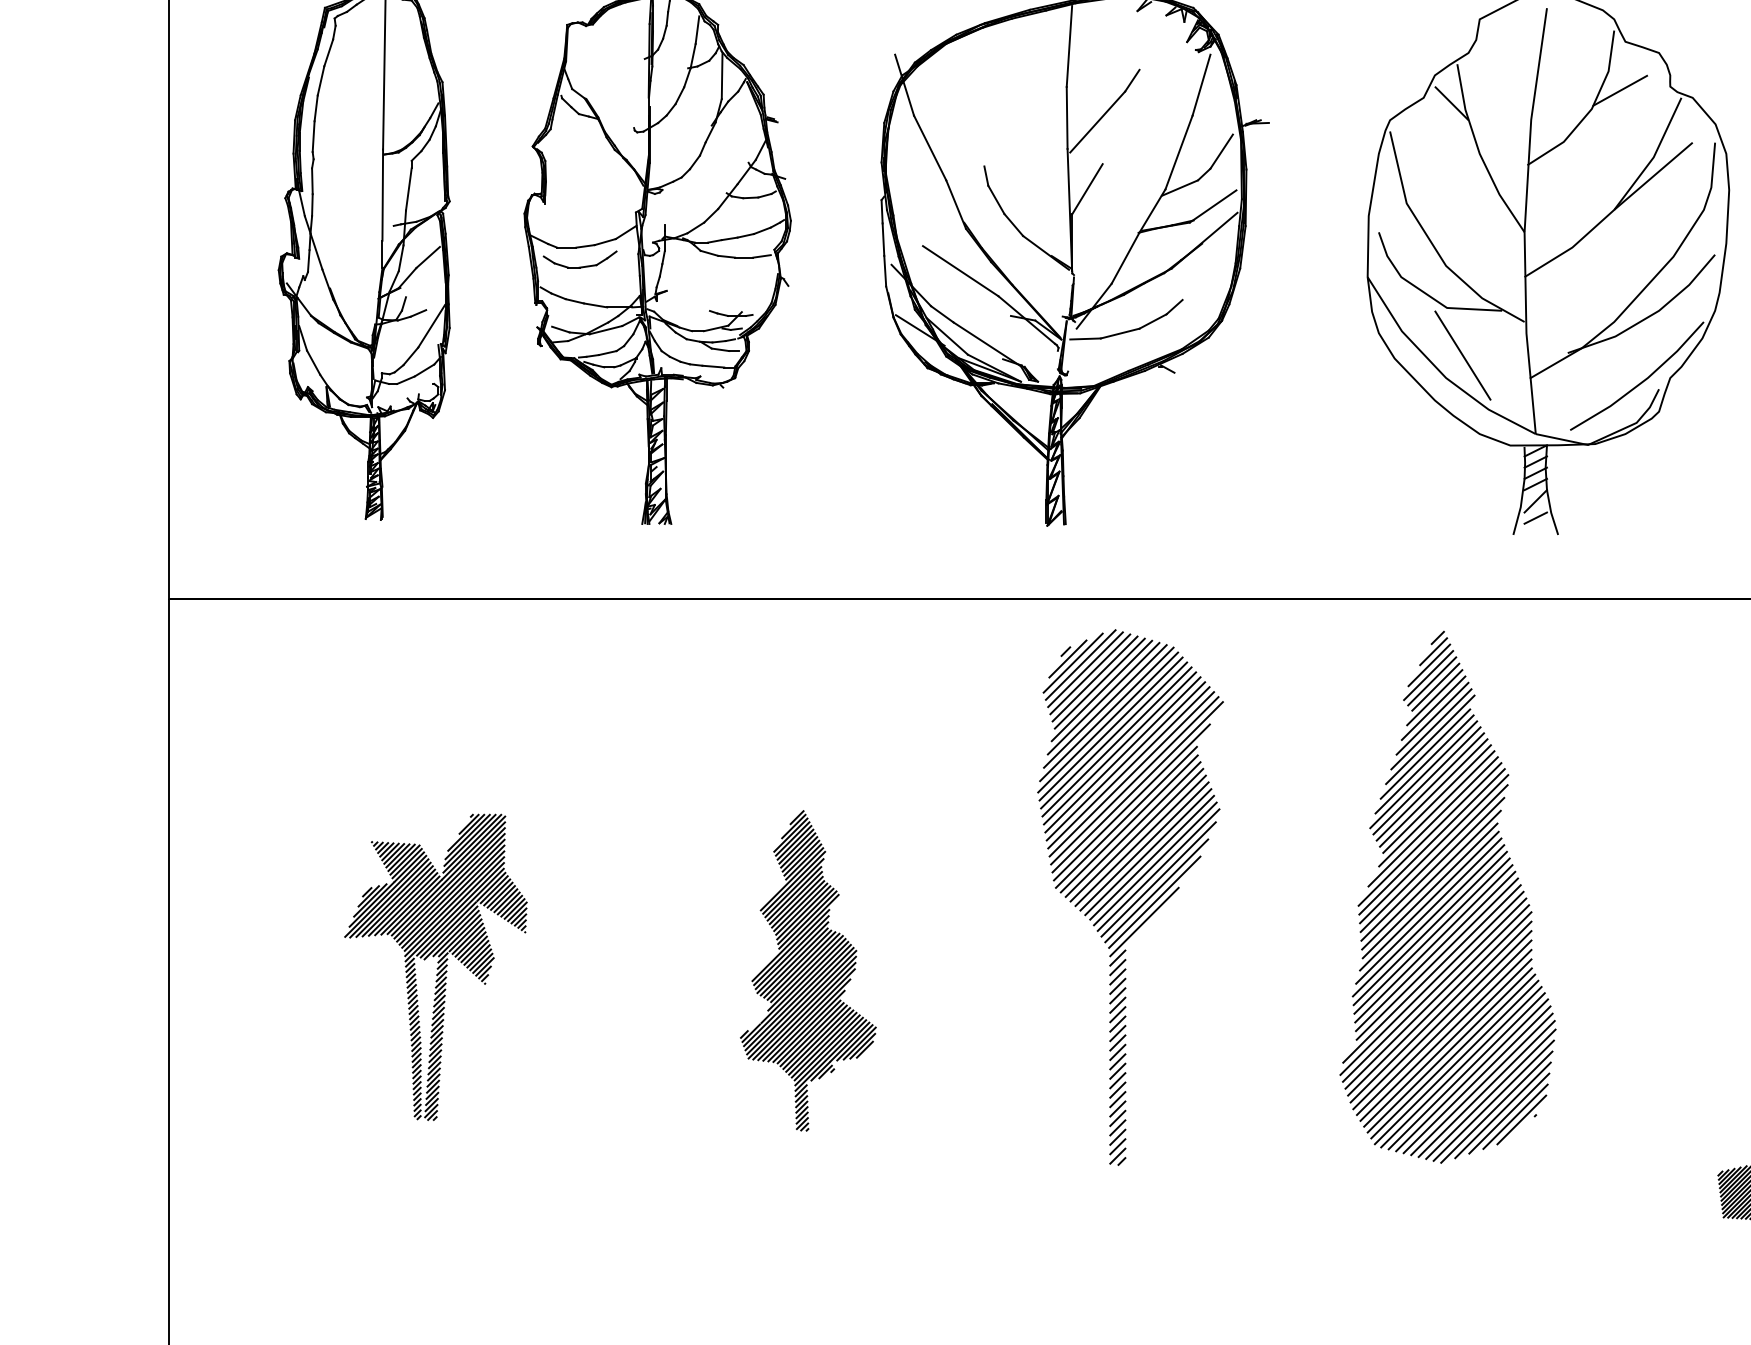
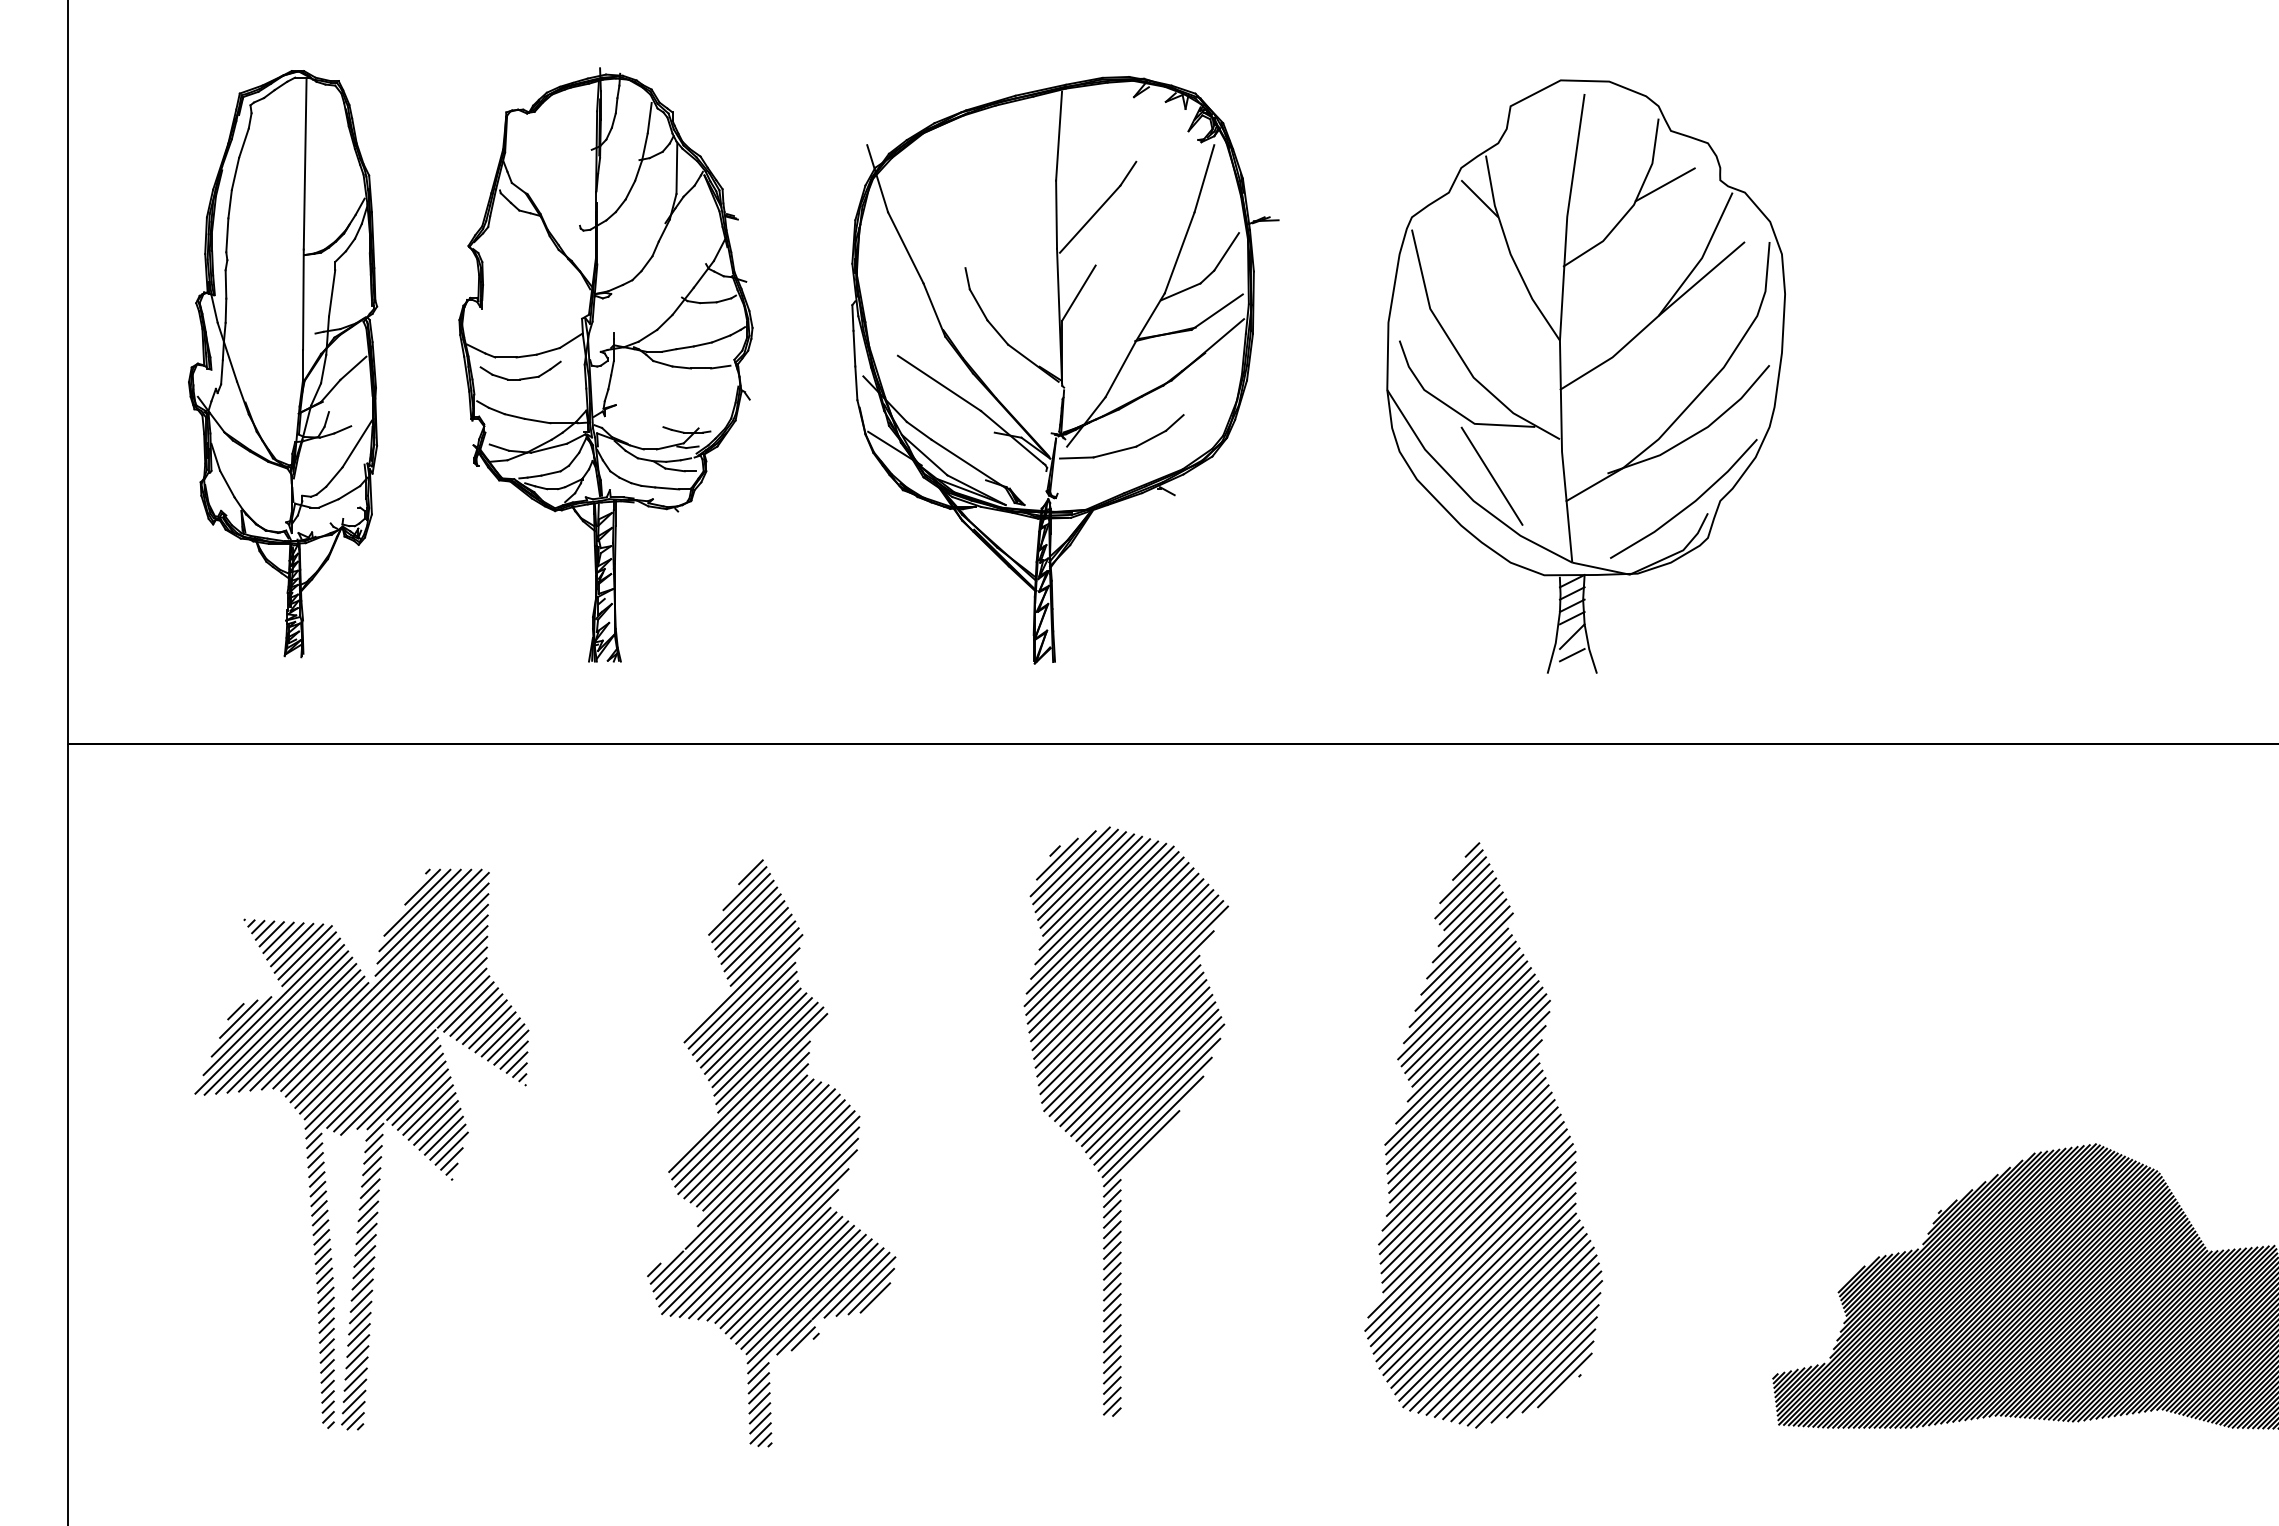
part: (1130, 897) -> (1126, 1121), moved
part: (1447, 897) -> (1483, 1135), moved
part: (435, 967) -> (361, 1149), size x1.67
part: (808, 970) -> (771, 1153), size x1.67

